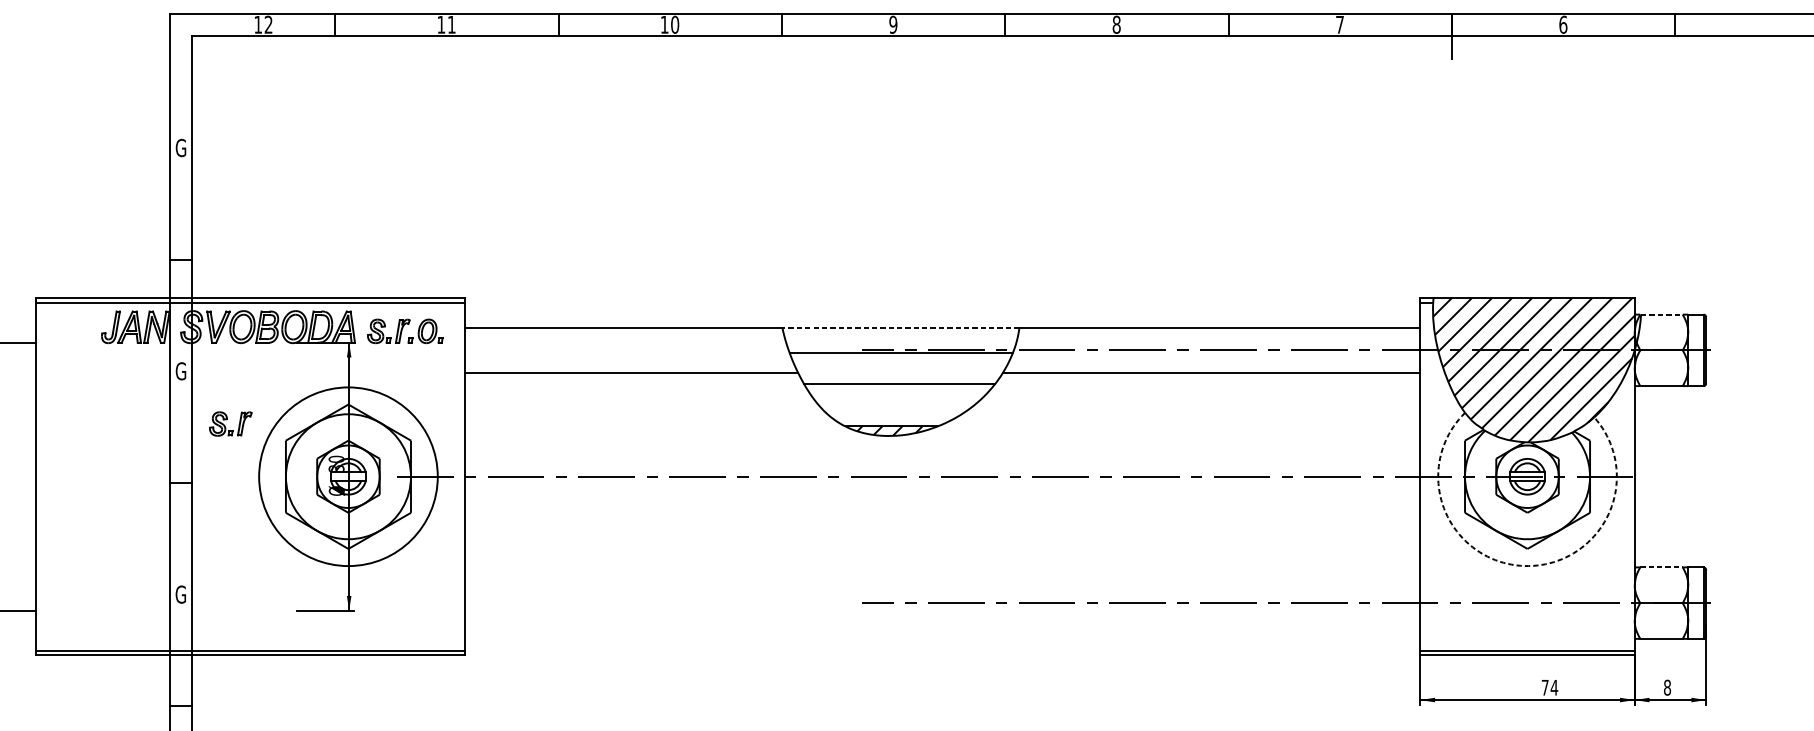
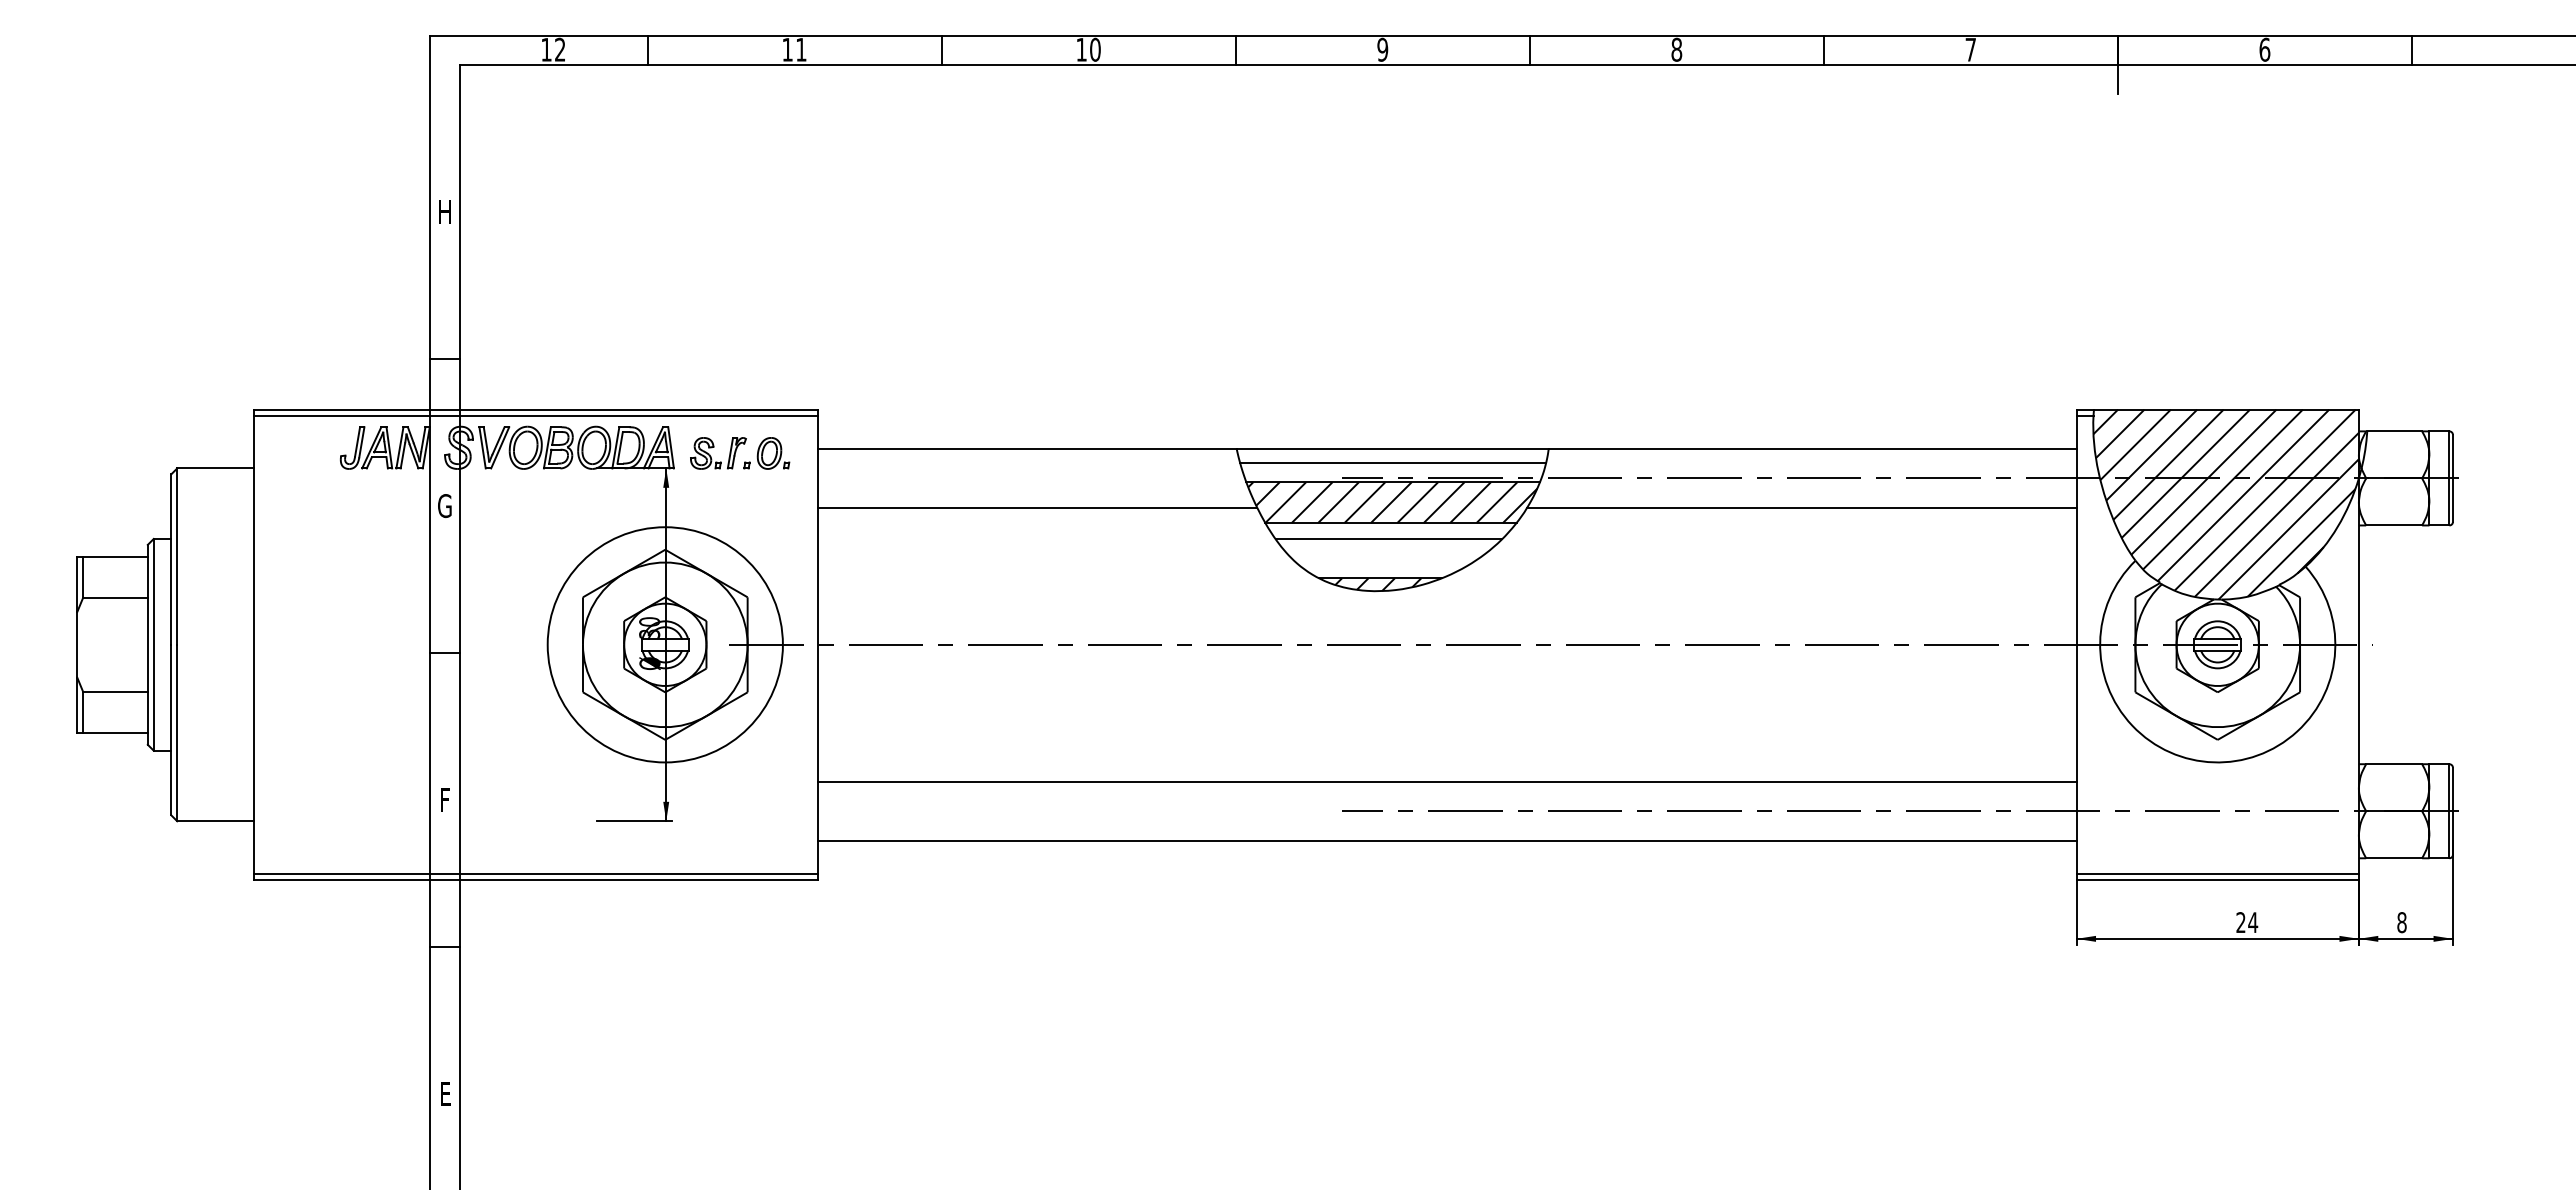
text: (180, 148) -> (444, 212), G -> H
line: (1662, 314) -> (2395, 431), dashed -> solid
line: (900, 328) -> (1392, 449), dashed -> solid
line: (901, 338) -> (1393, 462), added
hatch: (900, 368) -> (1392, 502), added
line: (897, 395) -> (1388, 538), added
part: (227, 419) -> (506, 569), removed
arc: (1524, 566) -> (2213, 762), dashed -> solid
line: (1661, 567) -> (2394, 764), dashed -> solid
line: (942, 580) -> (1447, 781), added
text: (180, 594) -> (444, 800), G -> F
line: (942, 625) -> (1447, 840), added
text: (1544, 687) -> (2240, 922), 74 -> 24

